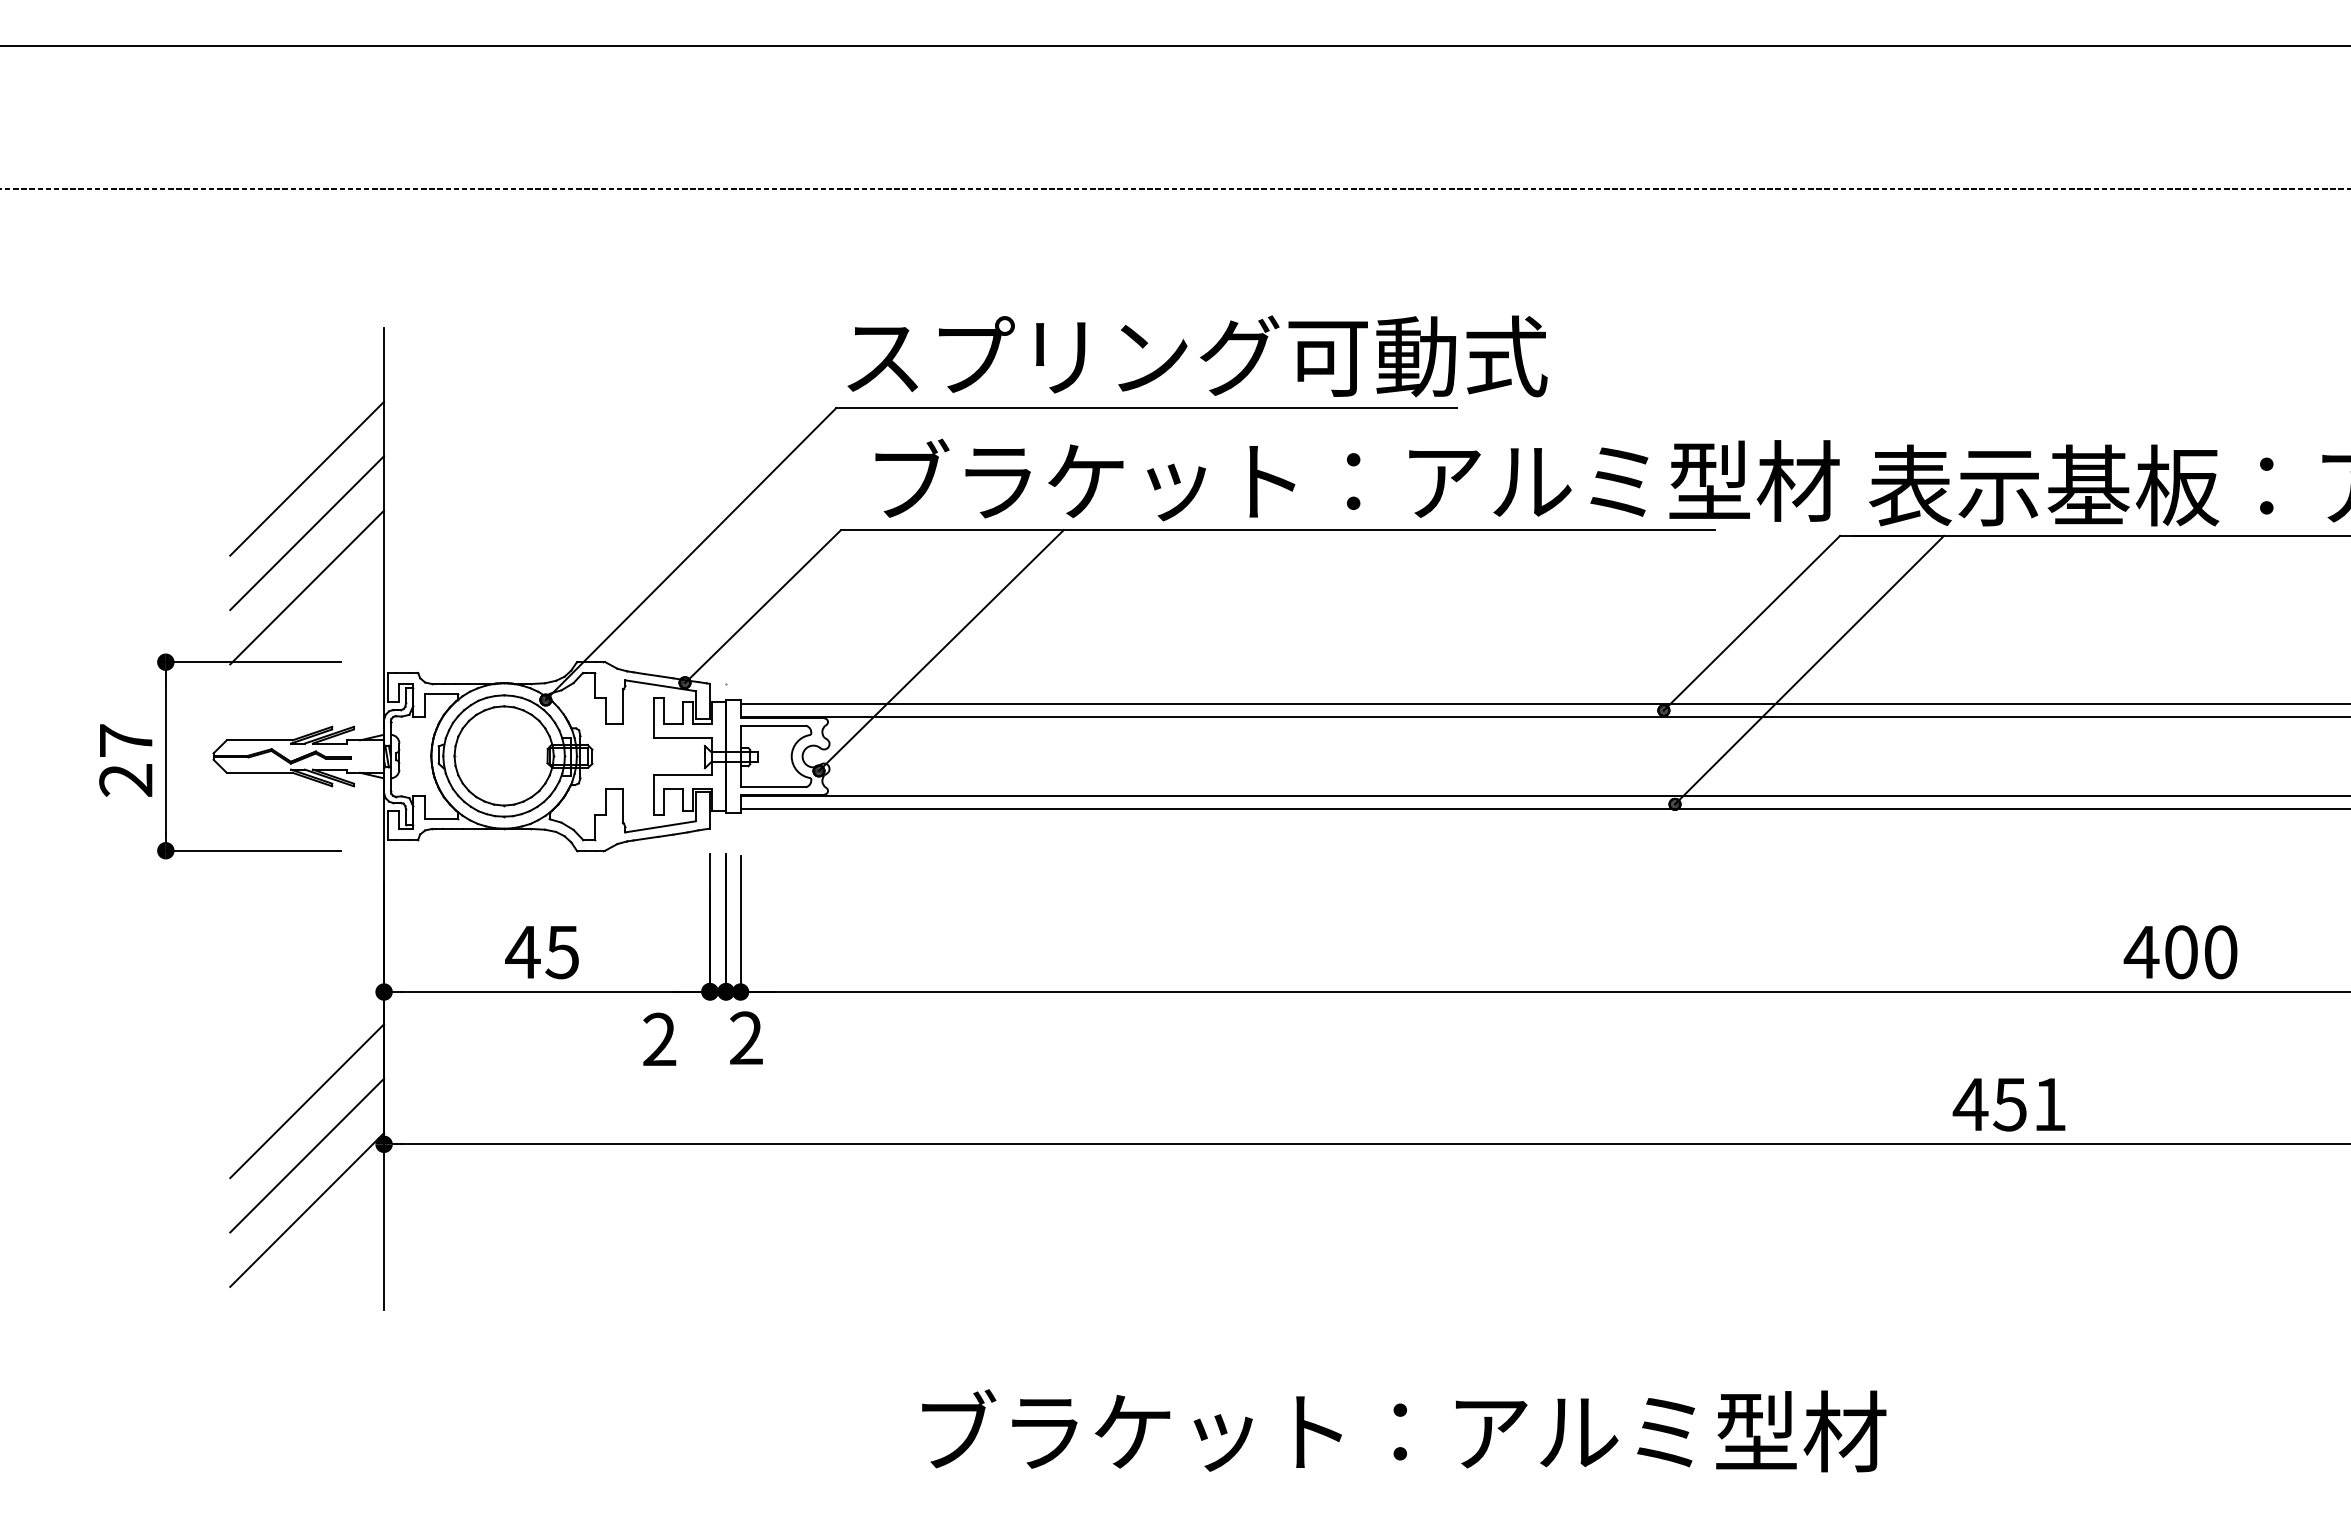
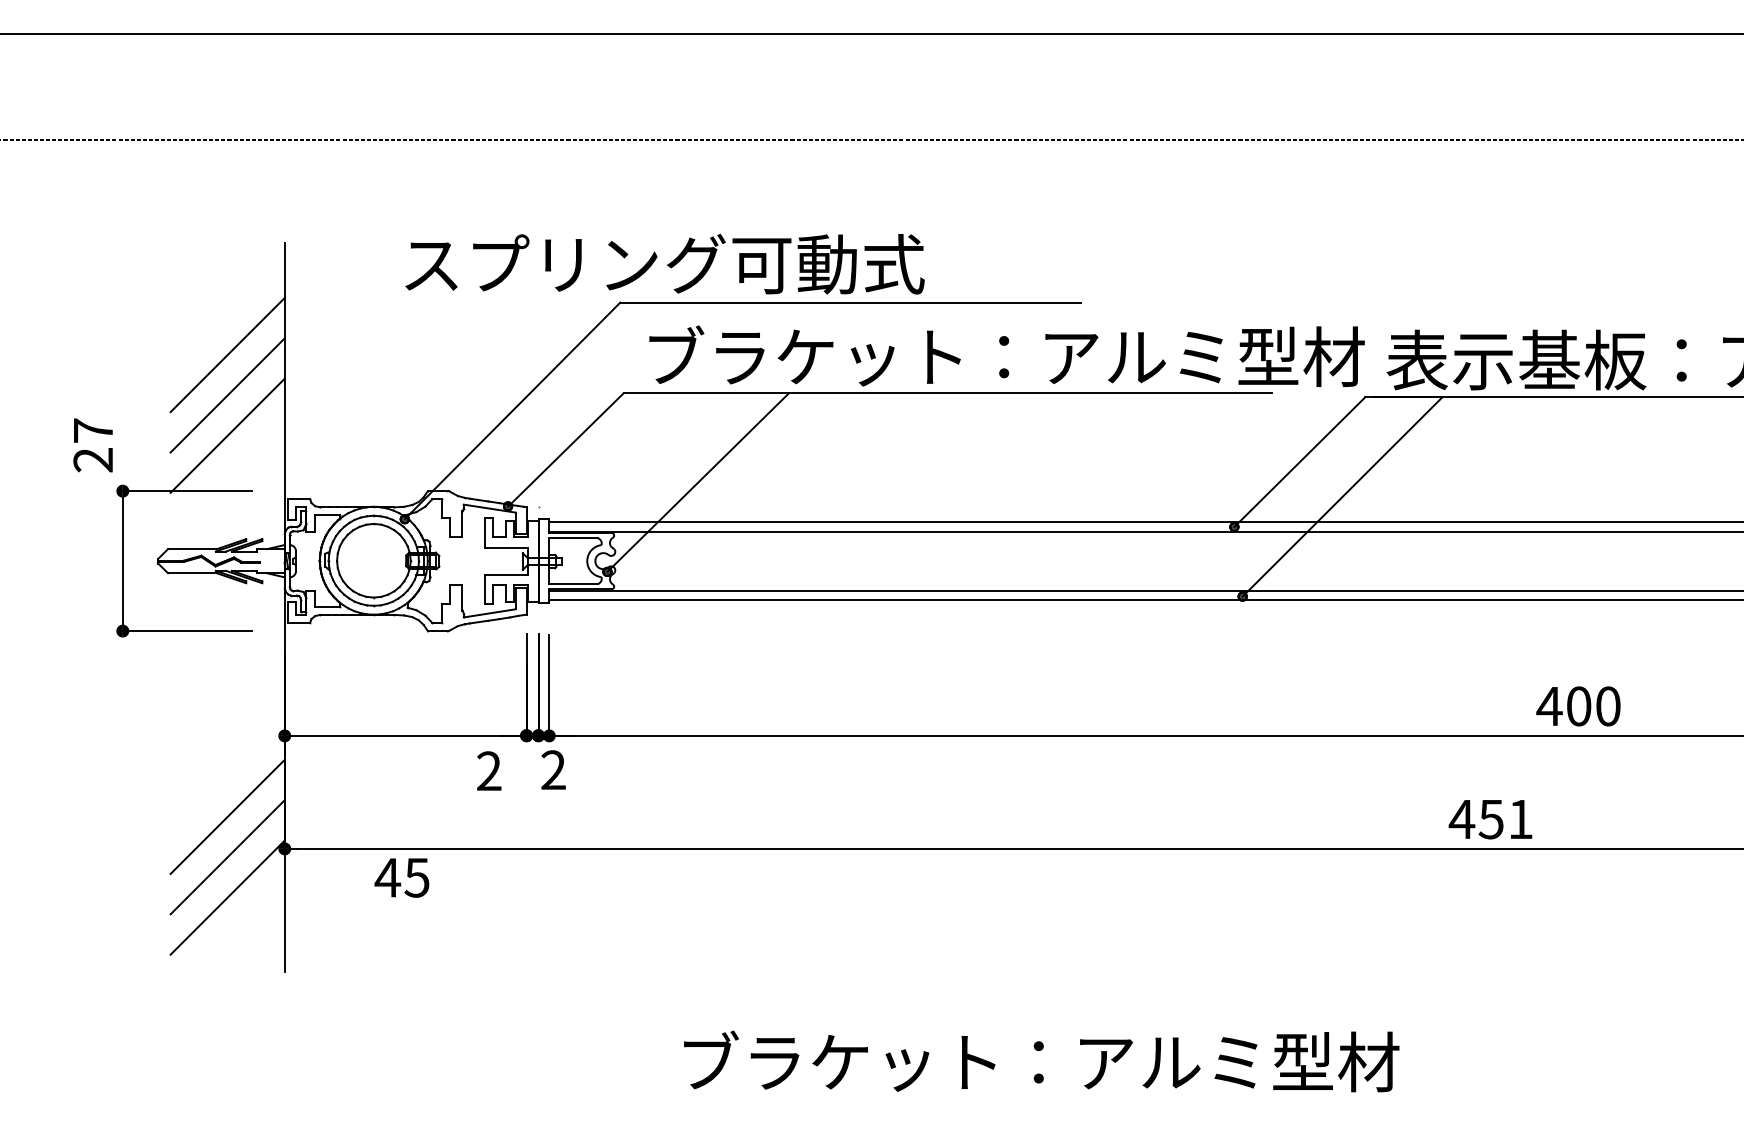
text: (1197, 356) -> (664, 264), moved
text: (125, 760) -> (92, 445), moved
text: (541, 952) -> (401, 877), moved
text: (2180, 952) -> (1578, 706), moved

